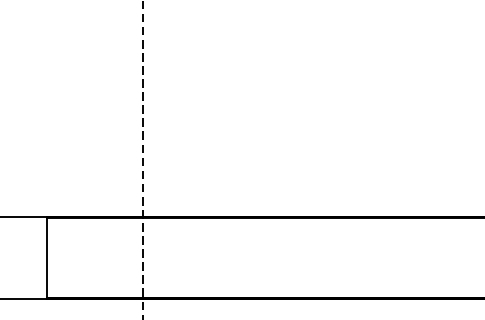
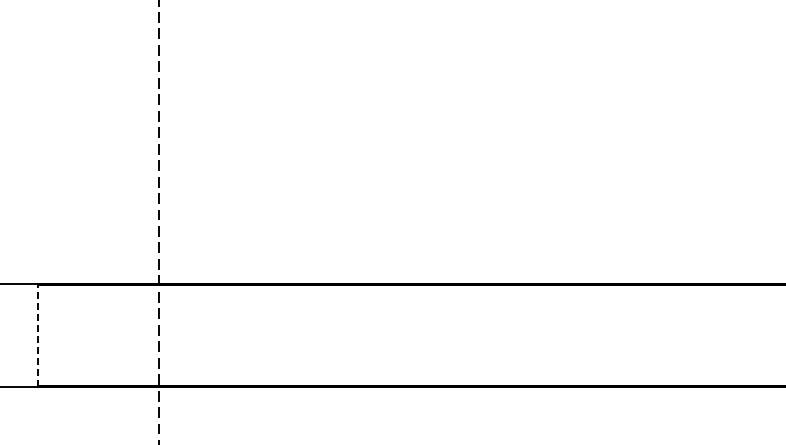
line: (46, 257) -> (37, 335), solid -> dashed

